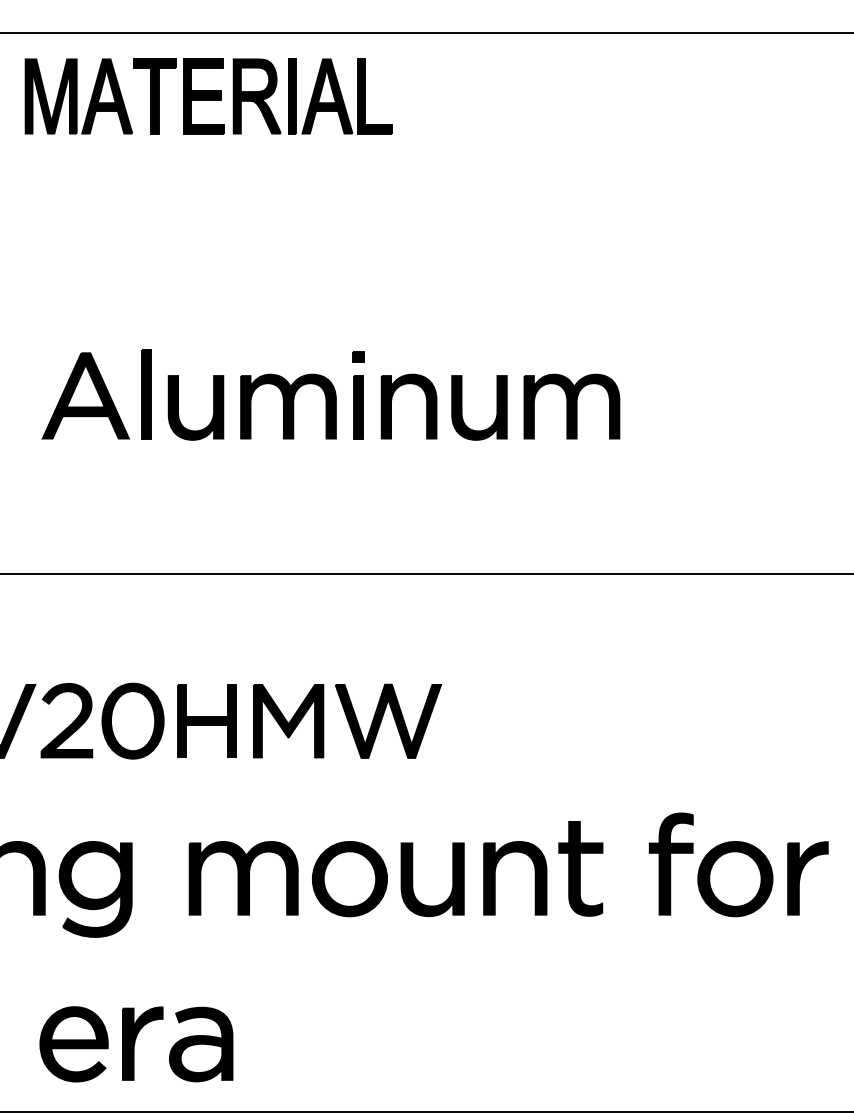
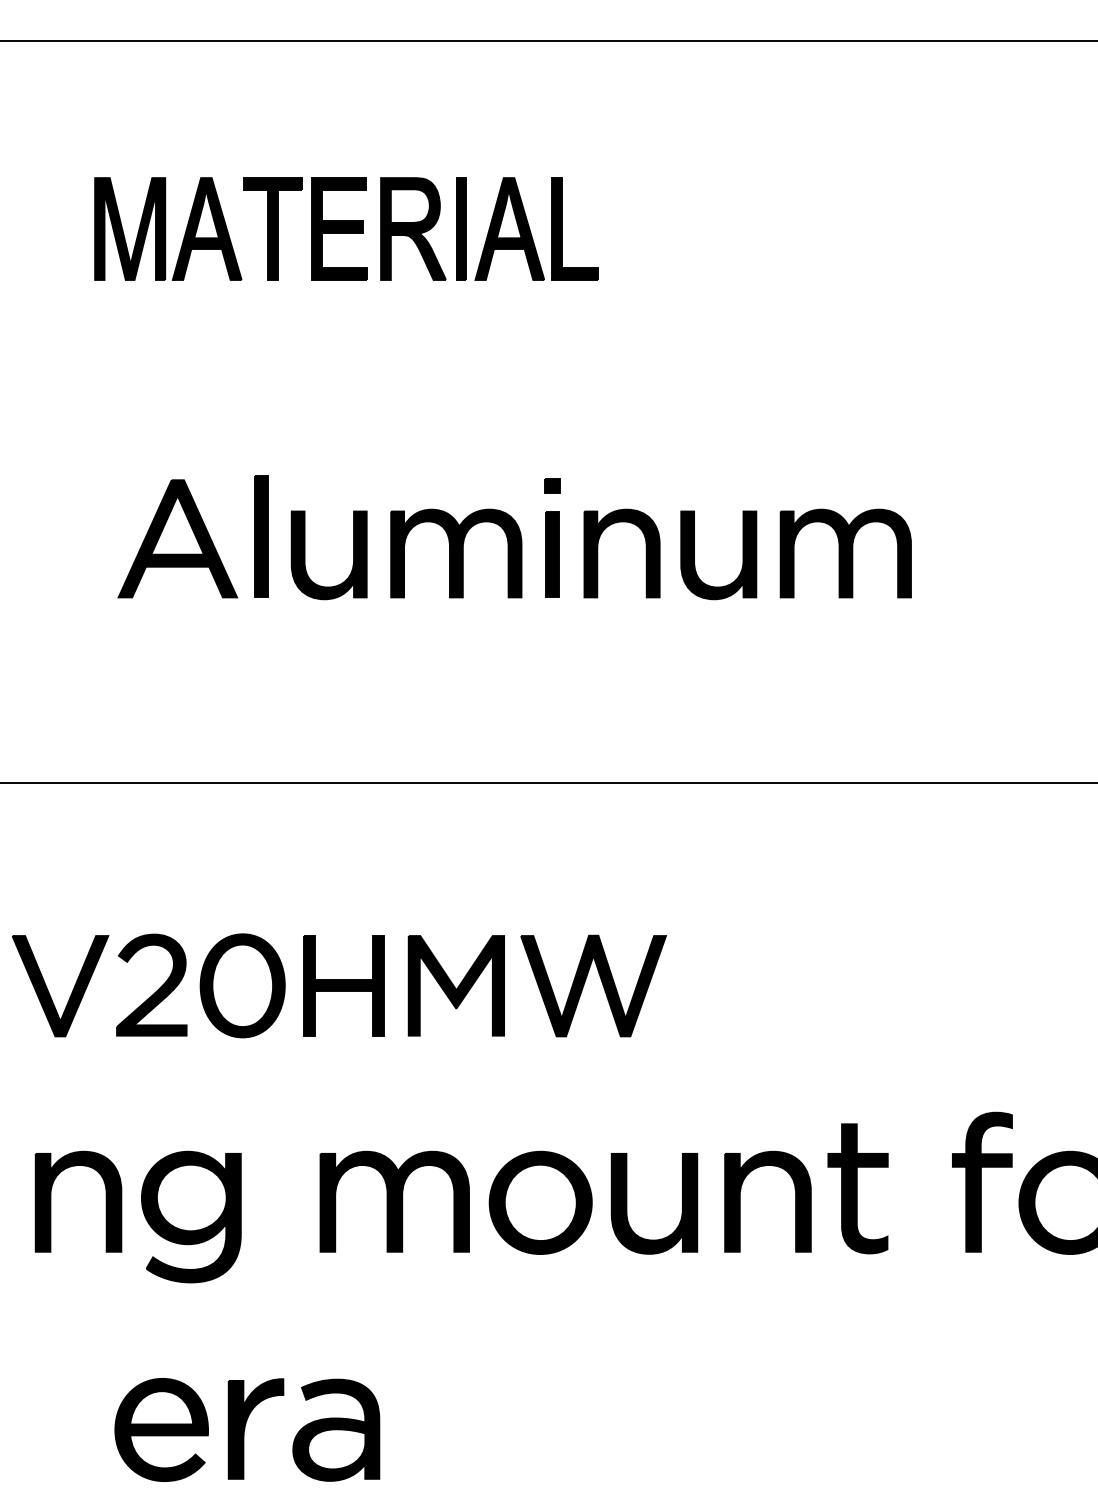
part: (208, 96) -> (346, 229), moved

